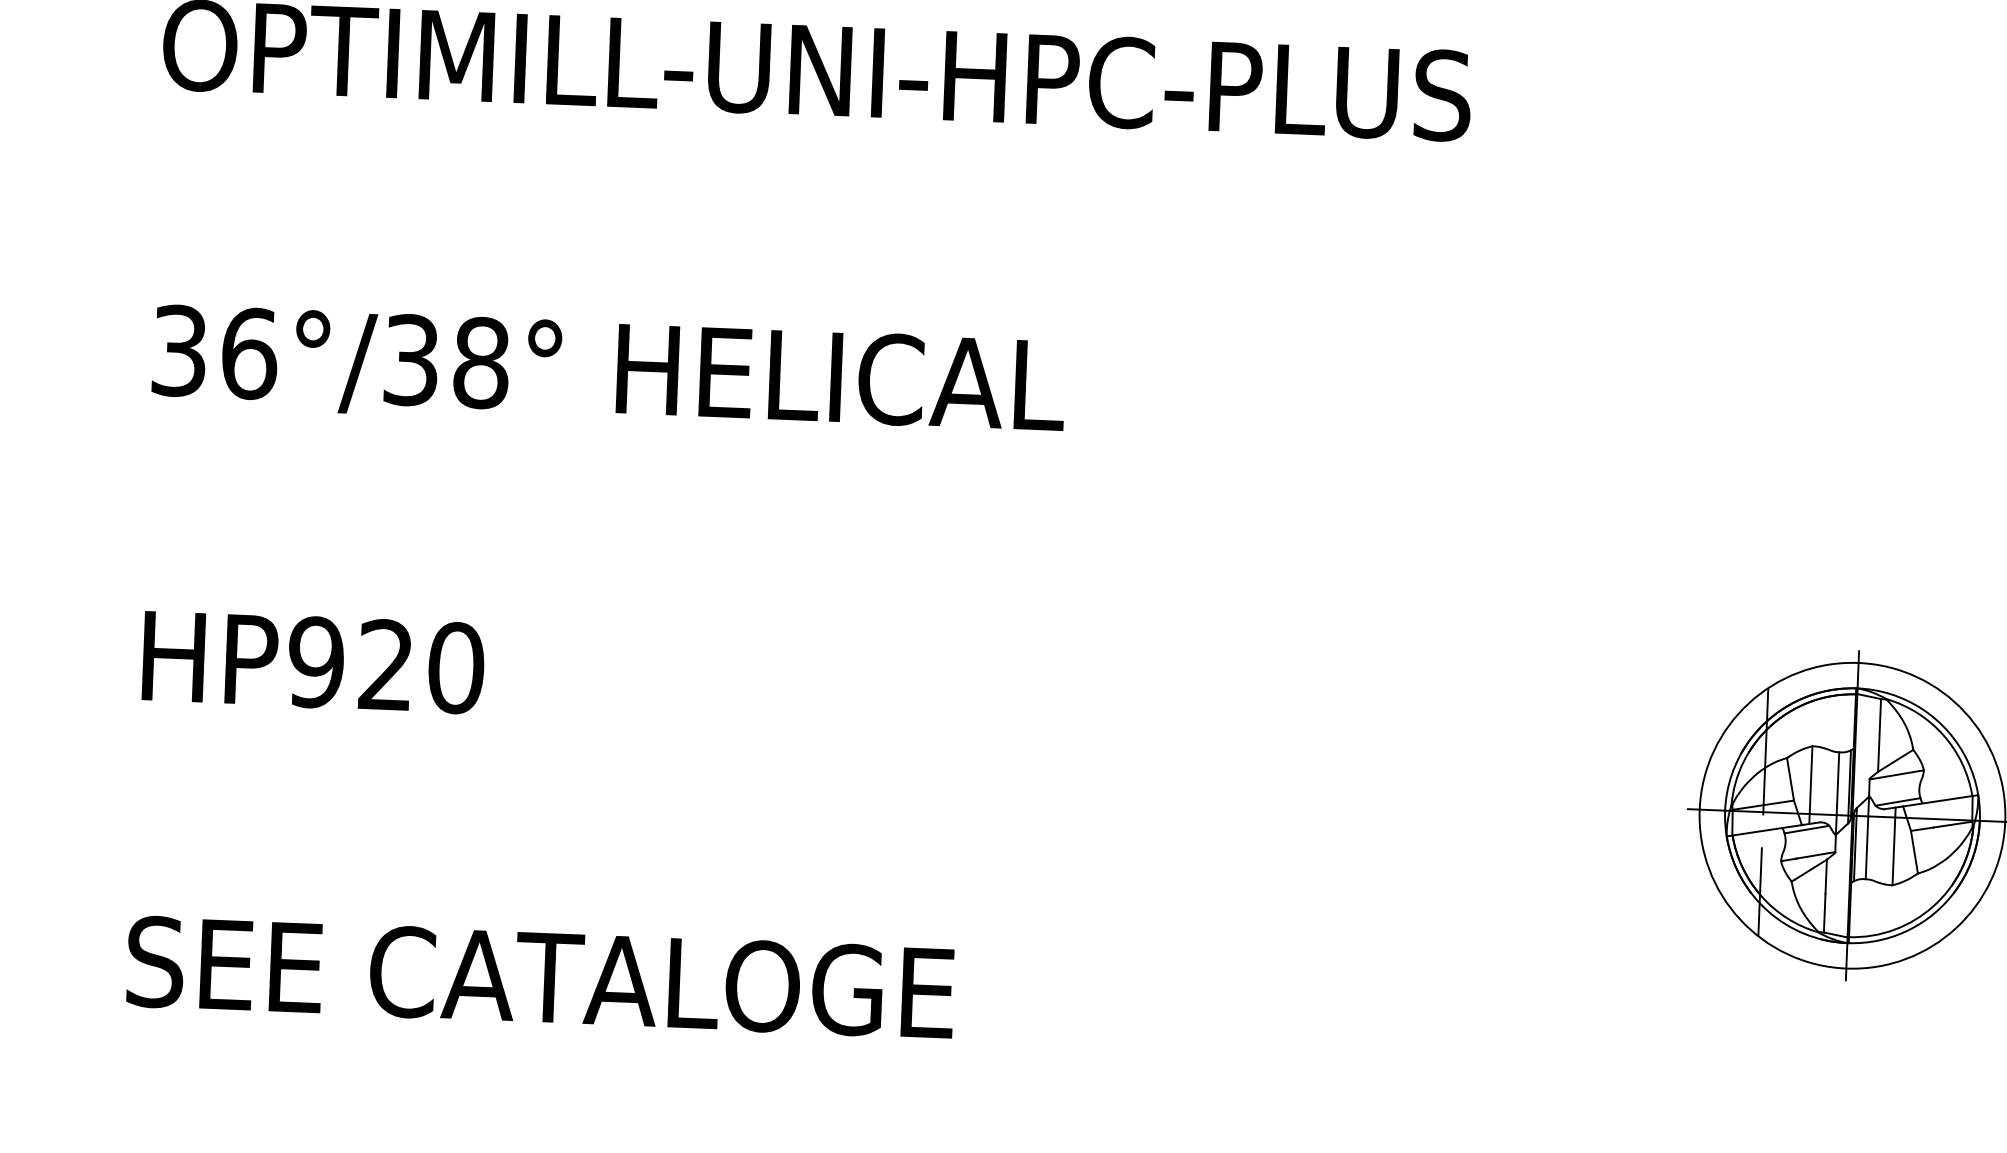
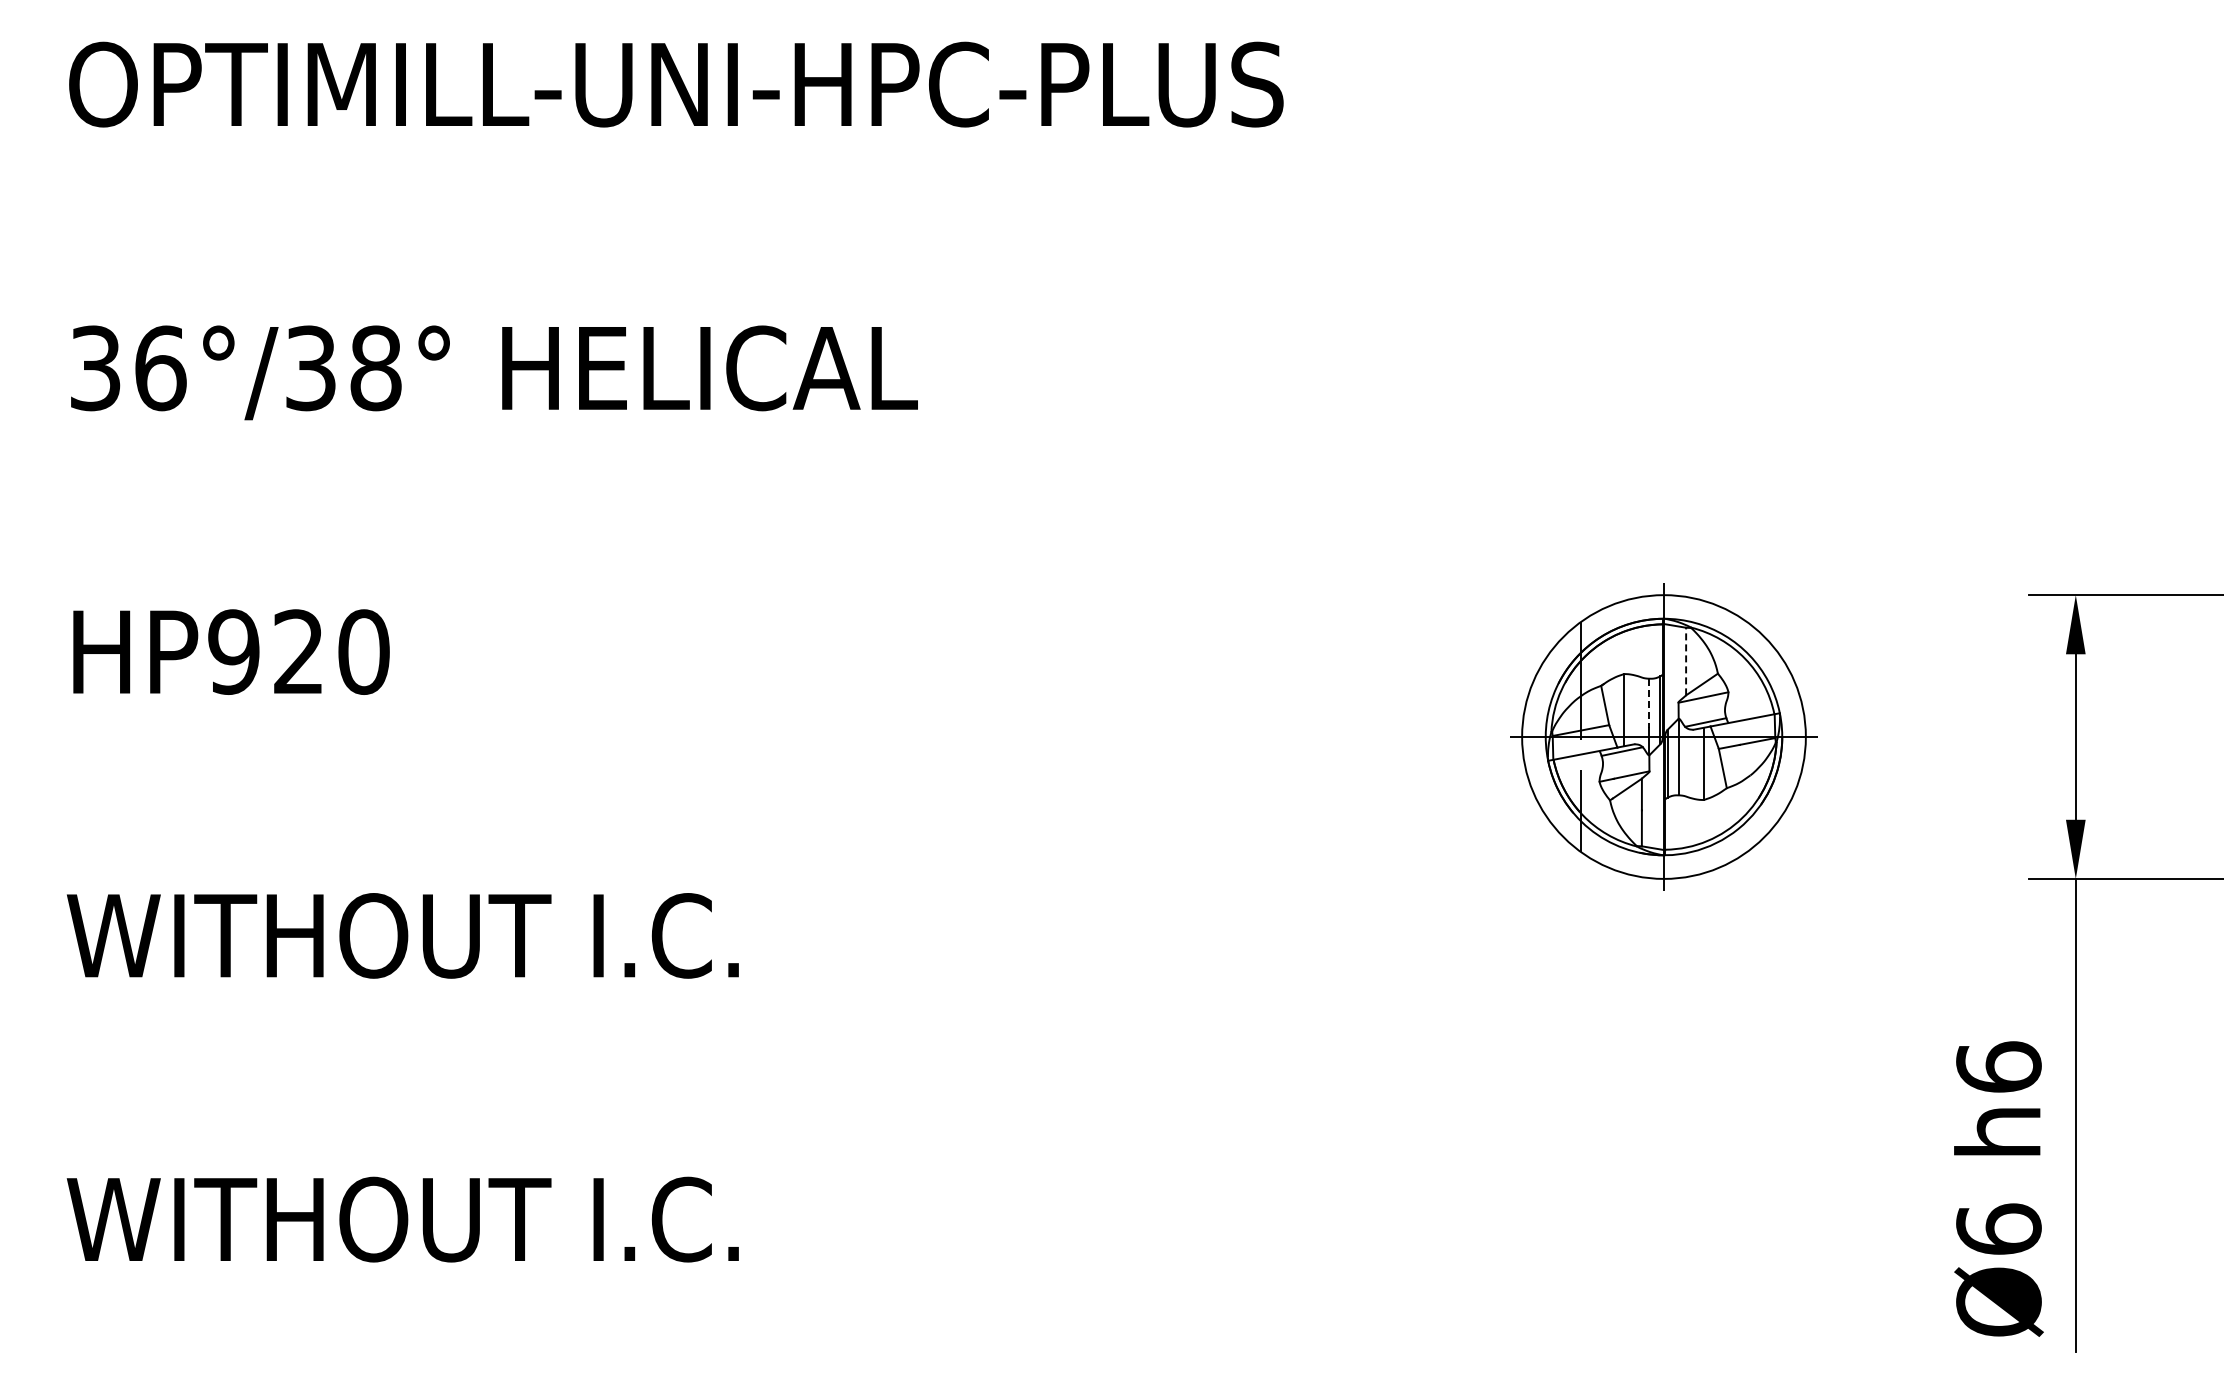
line: (1879, 735) -> (1686, 661), solid -> dashed
line: (1838, 779) -> (1649, 703), solid -> dashed
text: (538, 977) -> (451, 935), SEE CATALOGE -> WITHOUT I.C.

